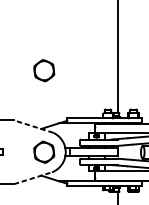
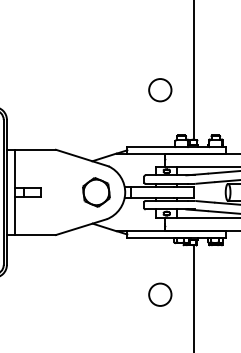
part: (44, 70) -> (96, 83), removed
circle: (92, 76) -> (160, 90), added
line: (33, 126) -> (82, 158), dashed -> solid
line: (33, 178) -> (81, 227), dashed -> solid

